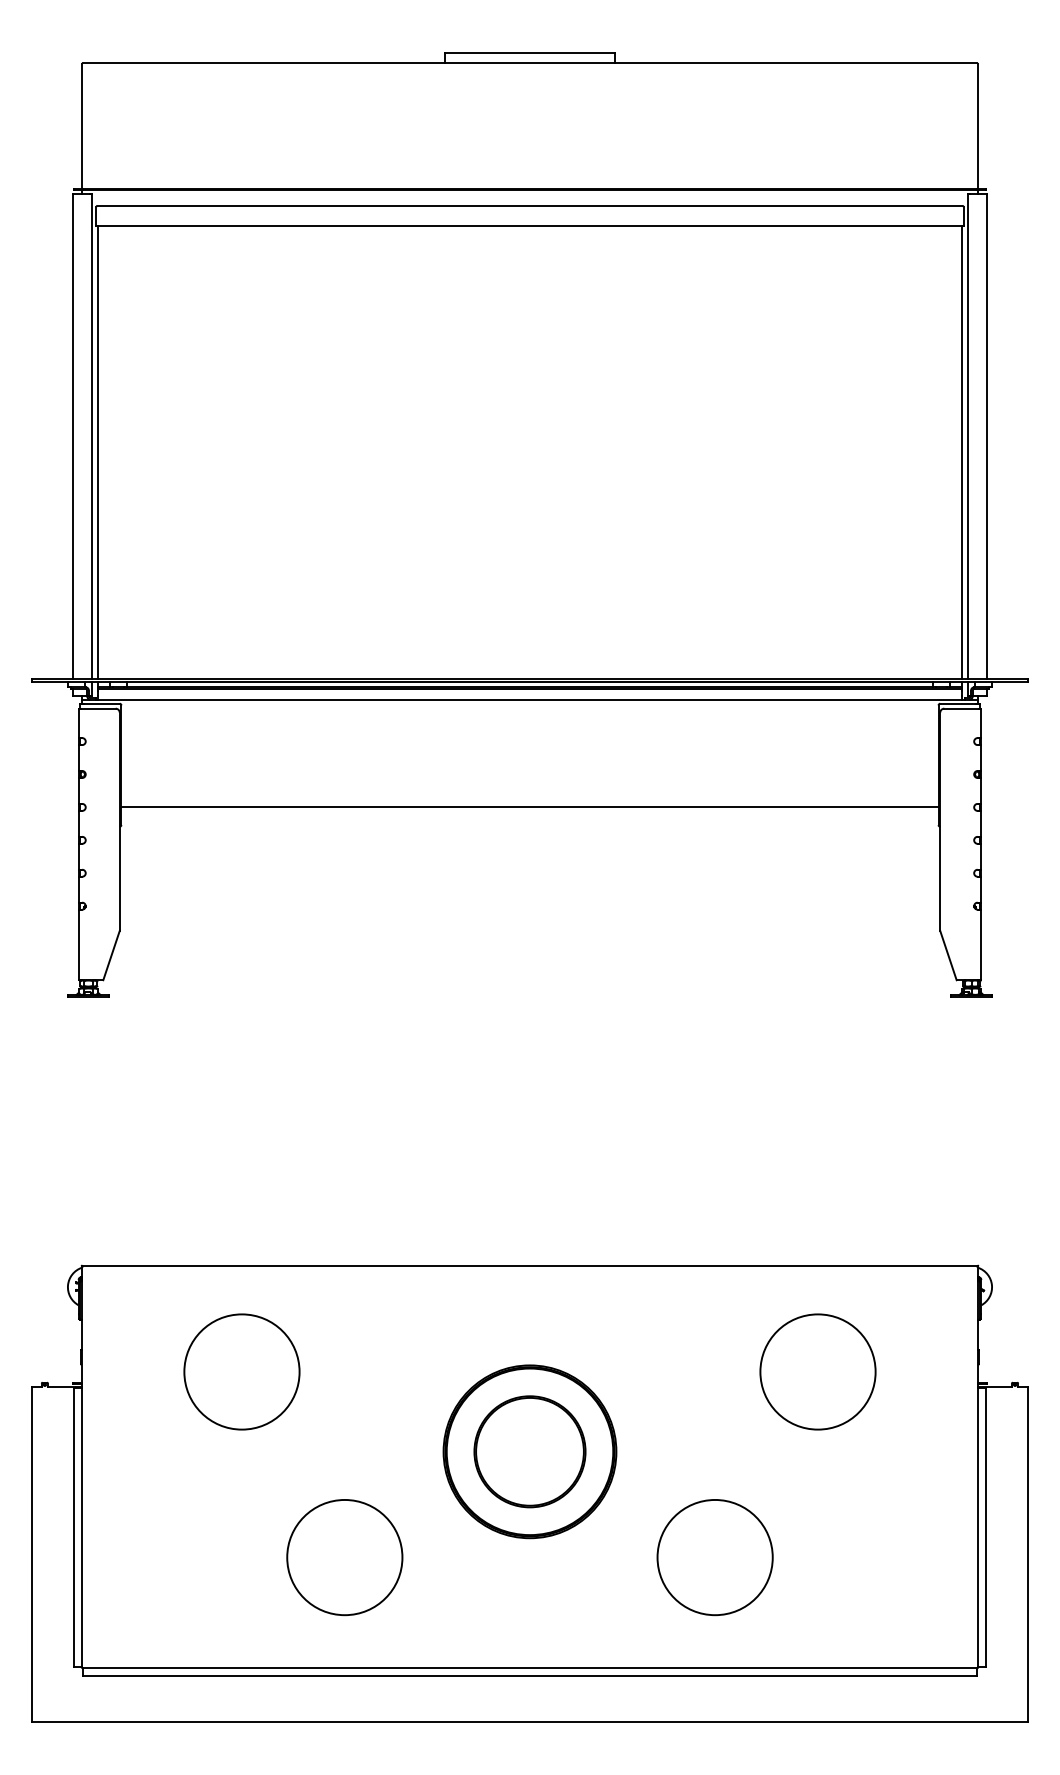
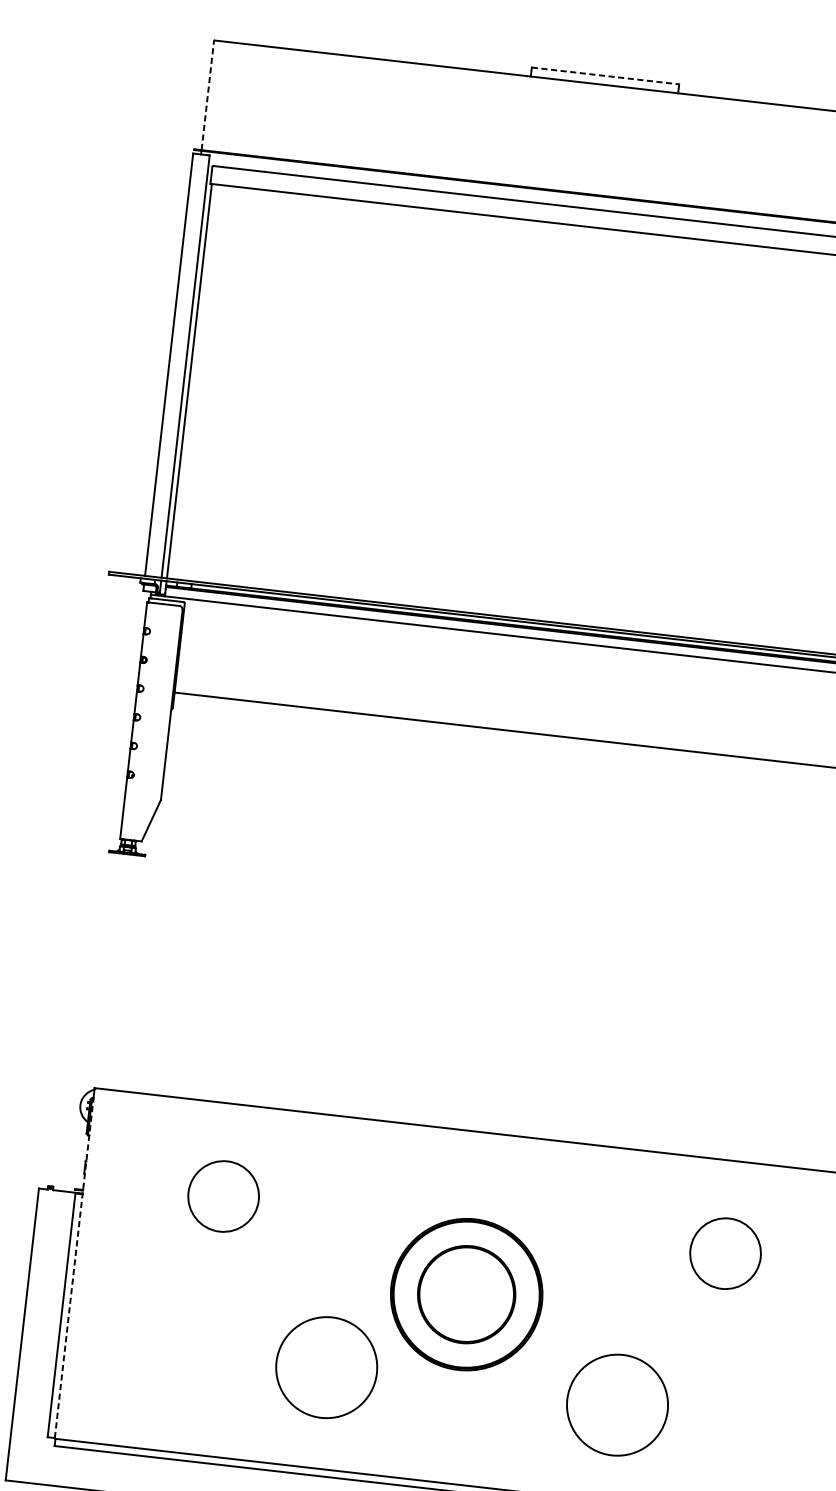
line: (529, 53) -> (605, 76), solid -> dashed
line: (81, 126) -> (207, 95), solid -> dashed
circle: (241, 1371) -> (223, 1196), size x0.7
circle: (817, 1371) -> (725, 1253), size x0.7
line: (81, 1473) -> (73, 1269), solid -> dashed
circle: (344, 1557) -> (326, 1367), moved

